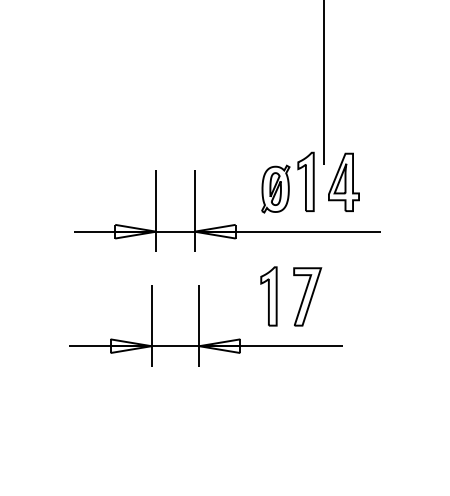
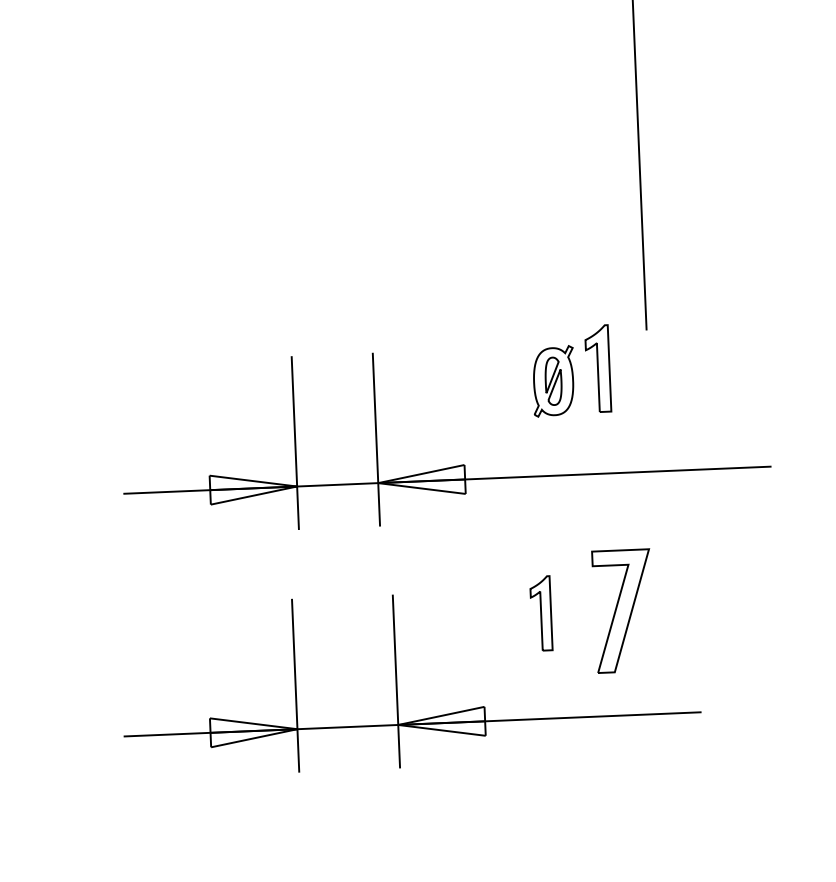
part: (343, 181) -> (688, 363), removed
part: (287, 182) -> (570, 370), size x0.7
part: (268, 296) -> (540, 613), size x0.6

